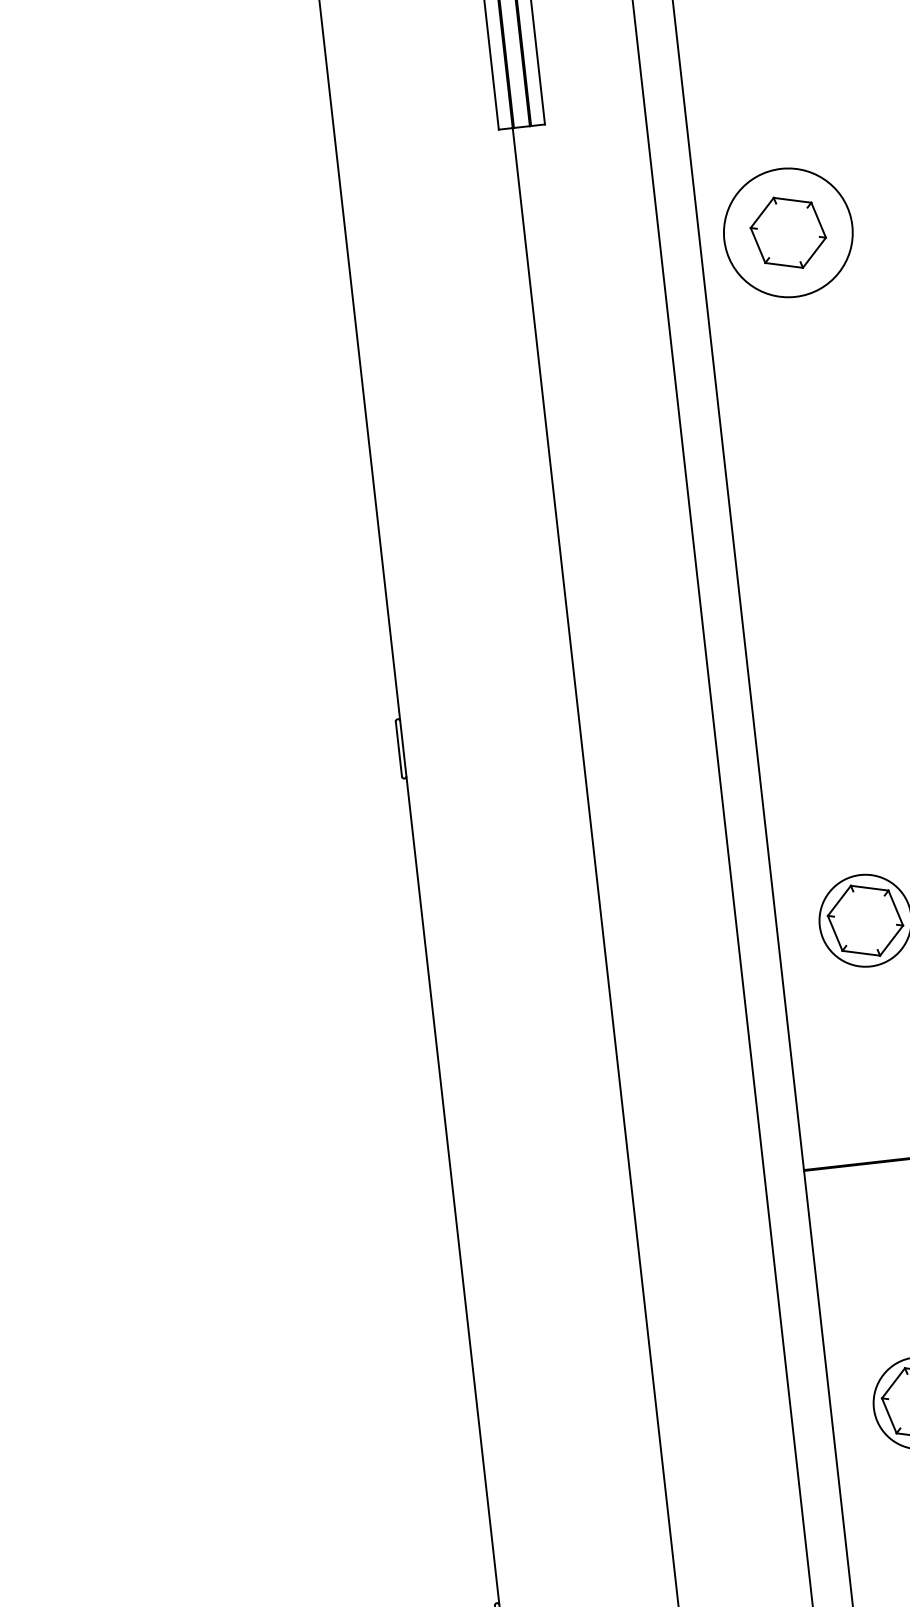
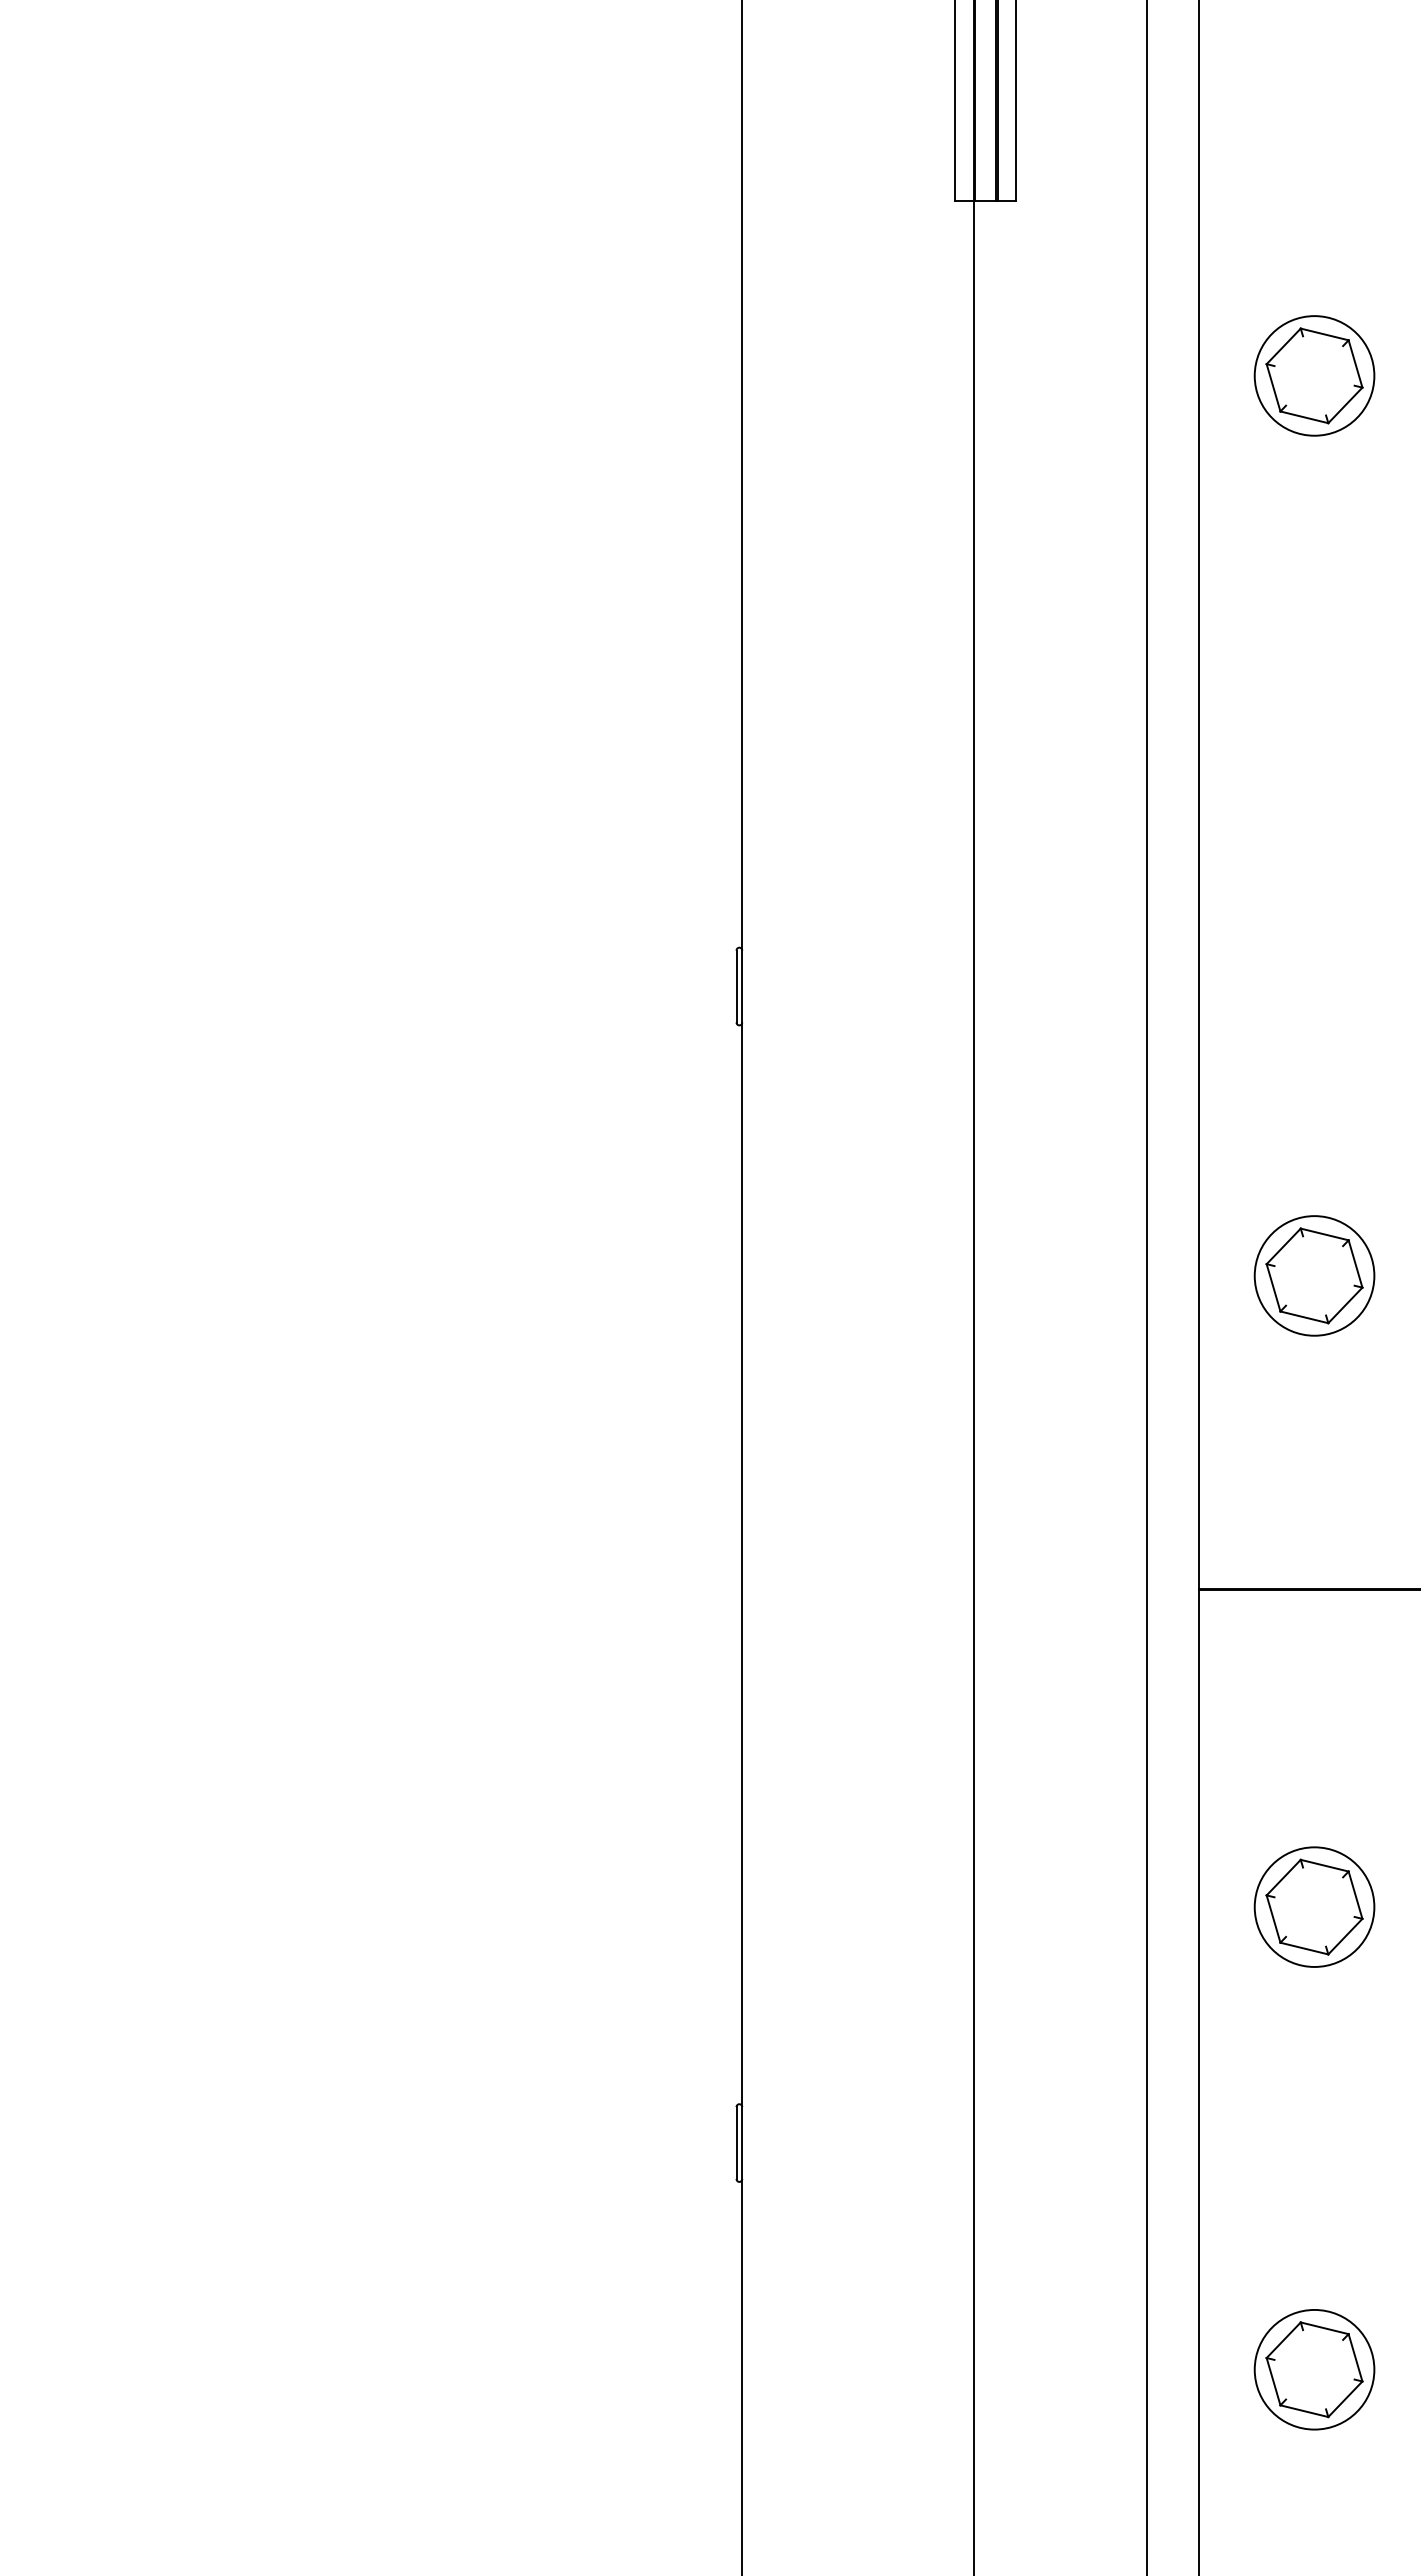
circle: (788, 232) -> (1314, 375), size x0.71

